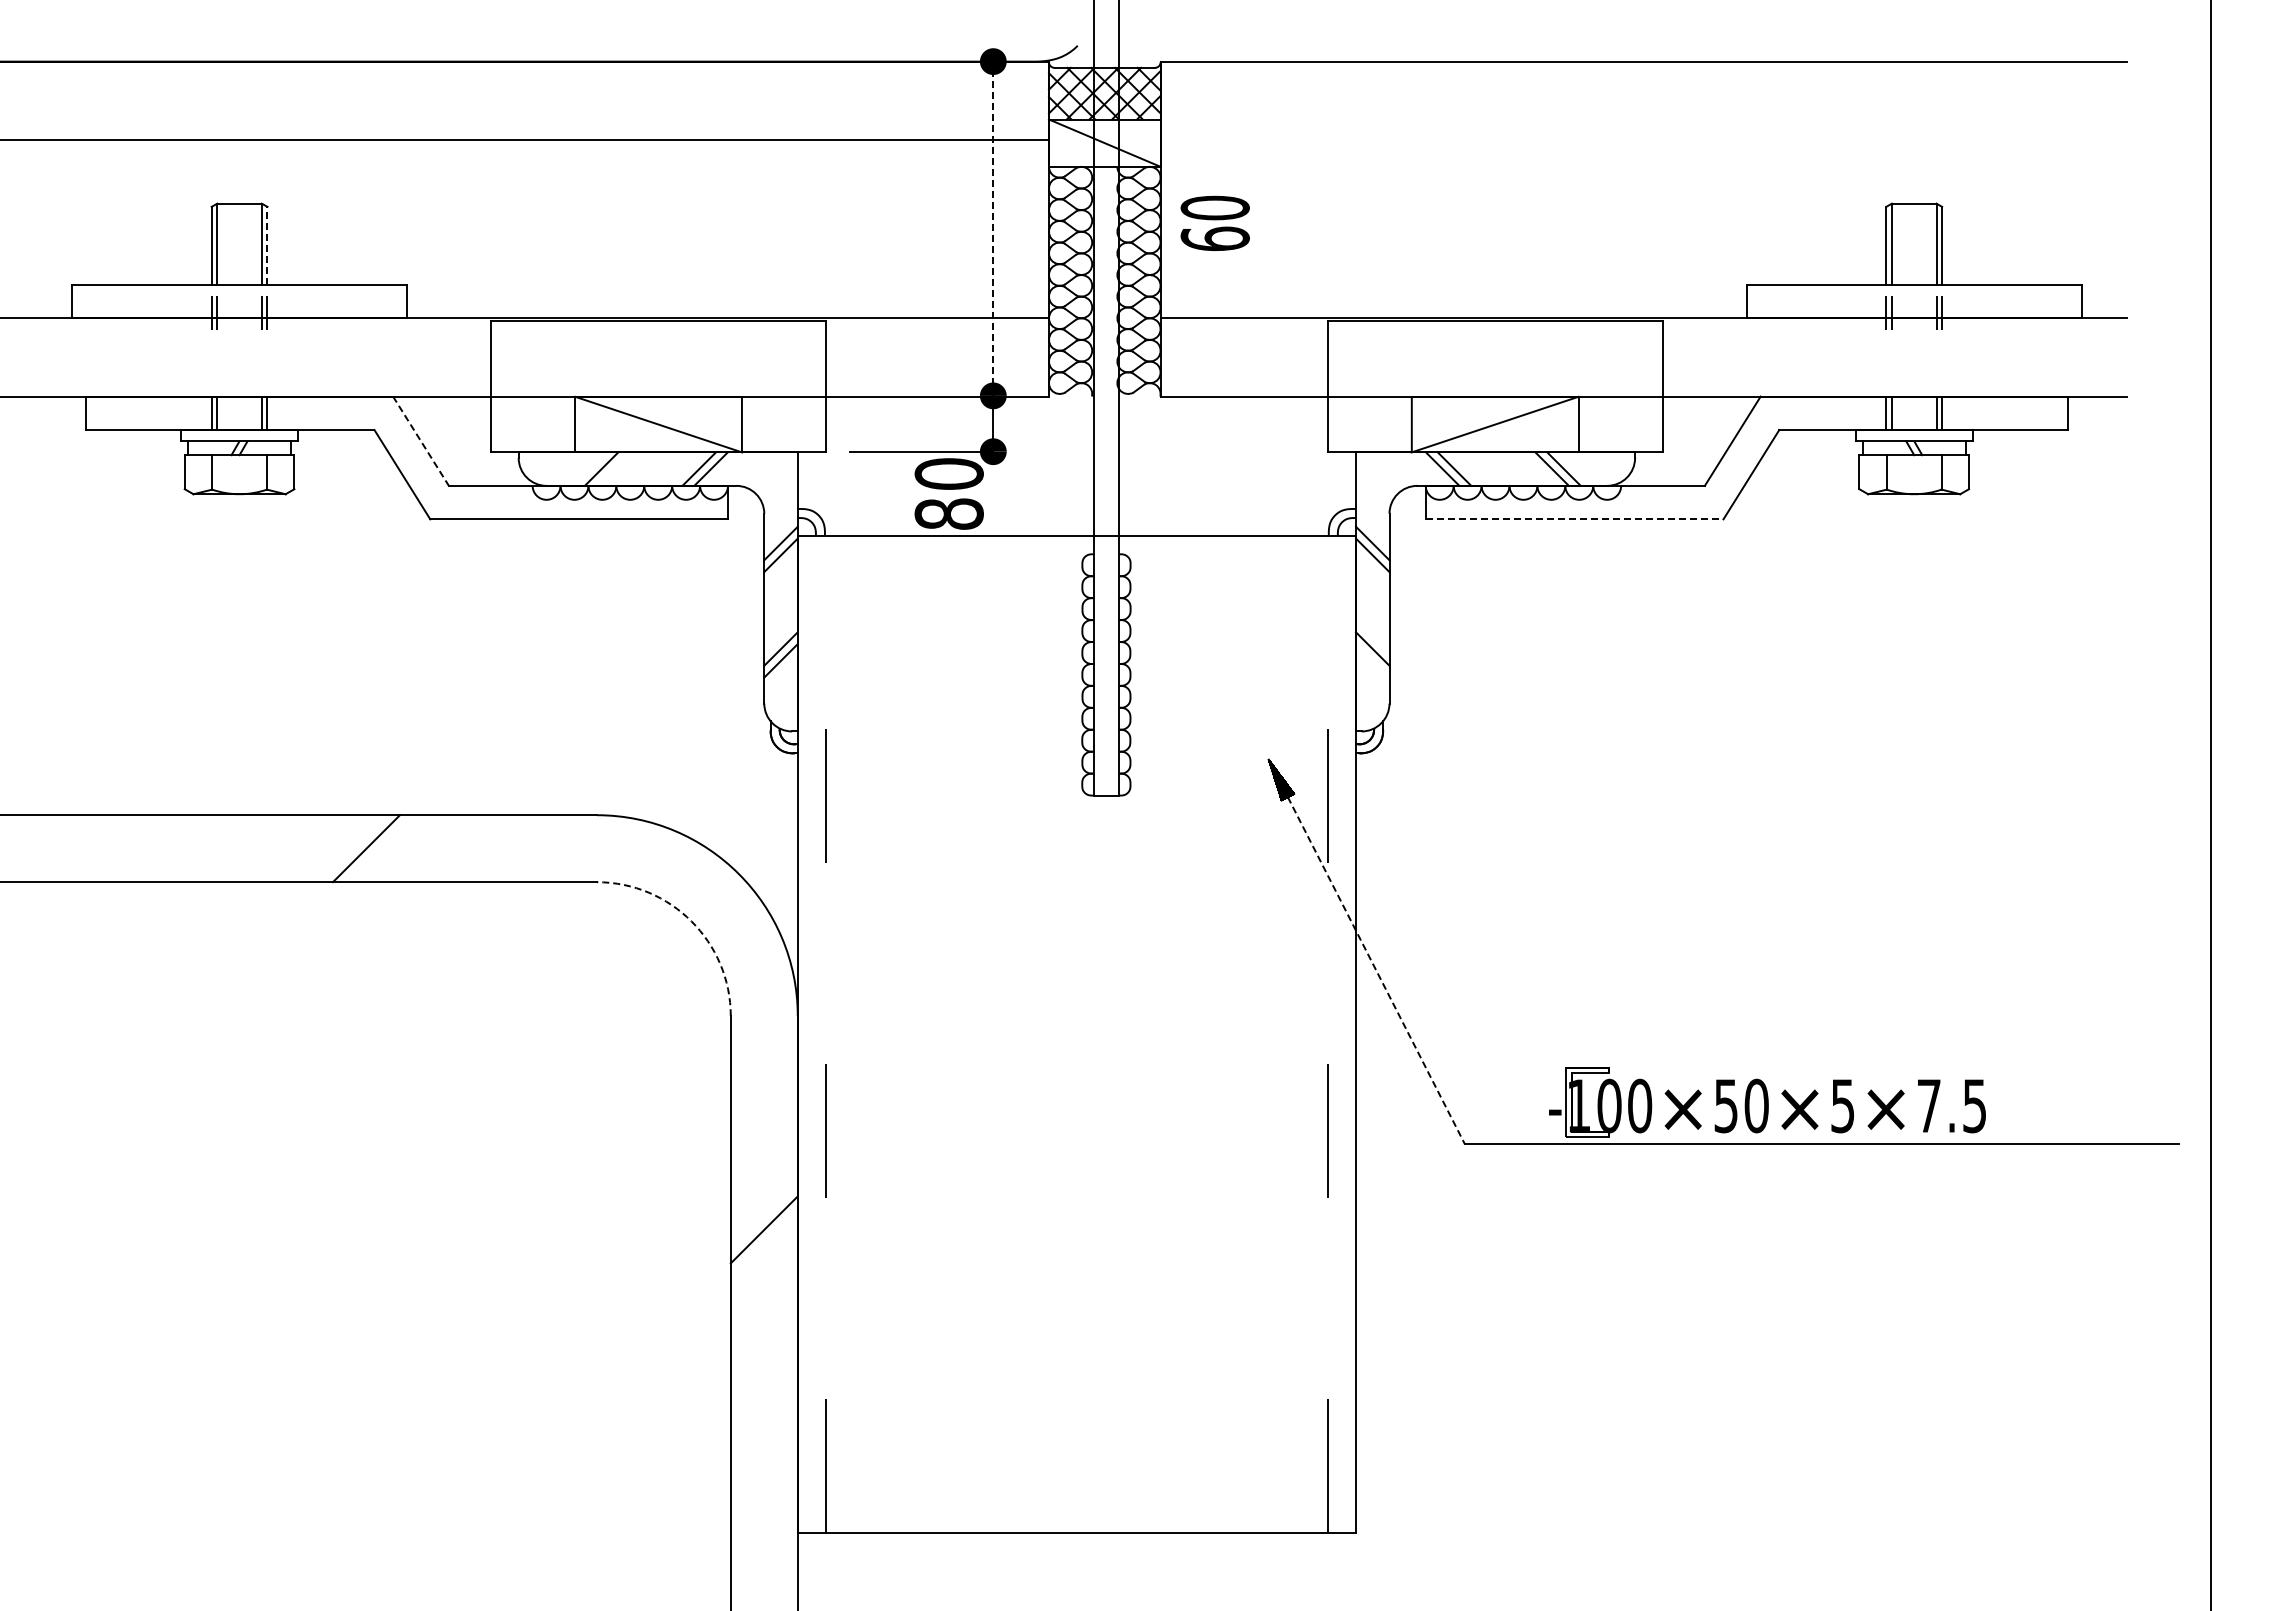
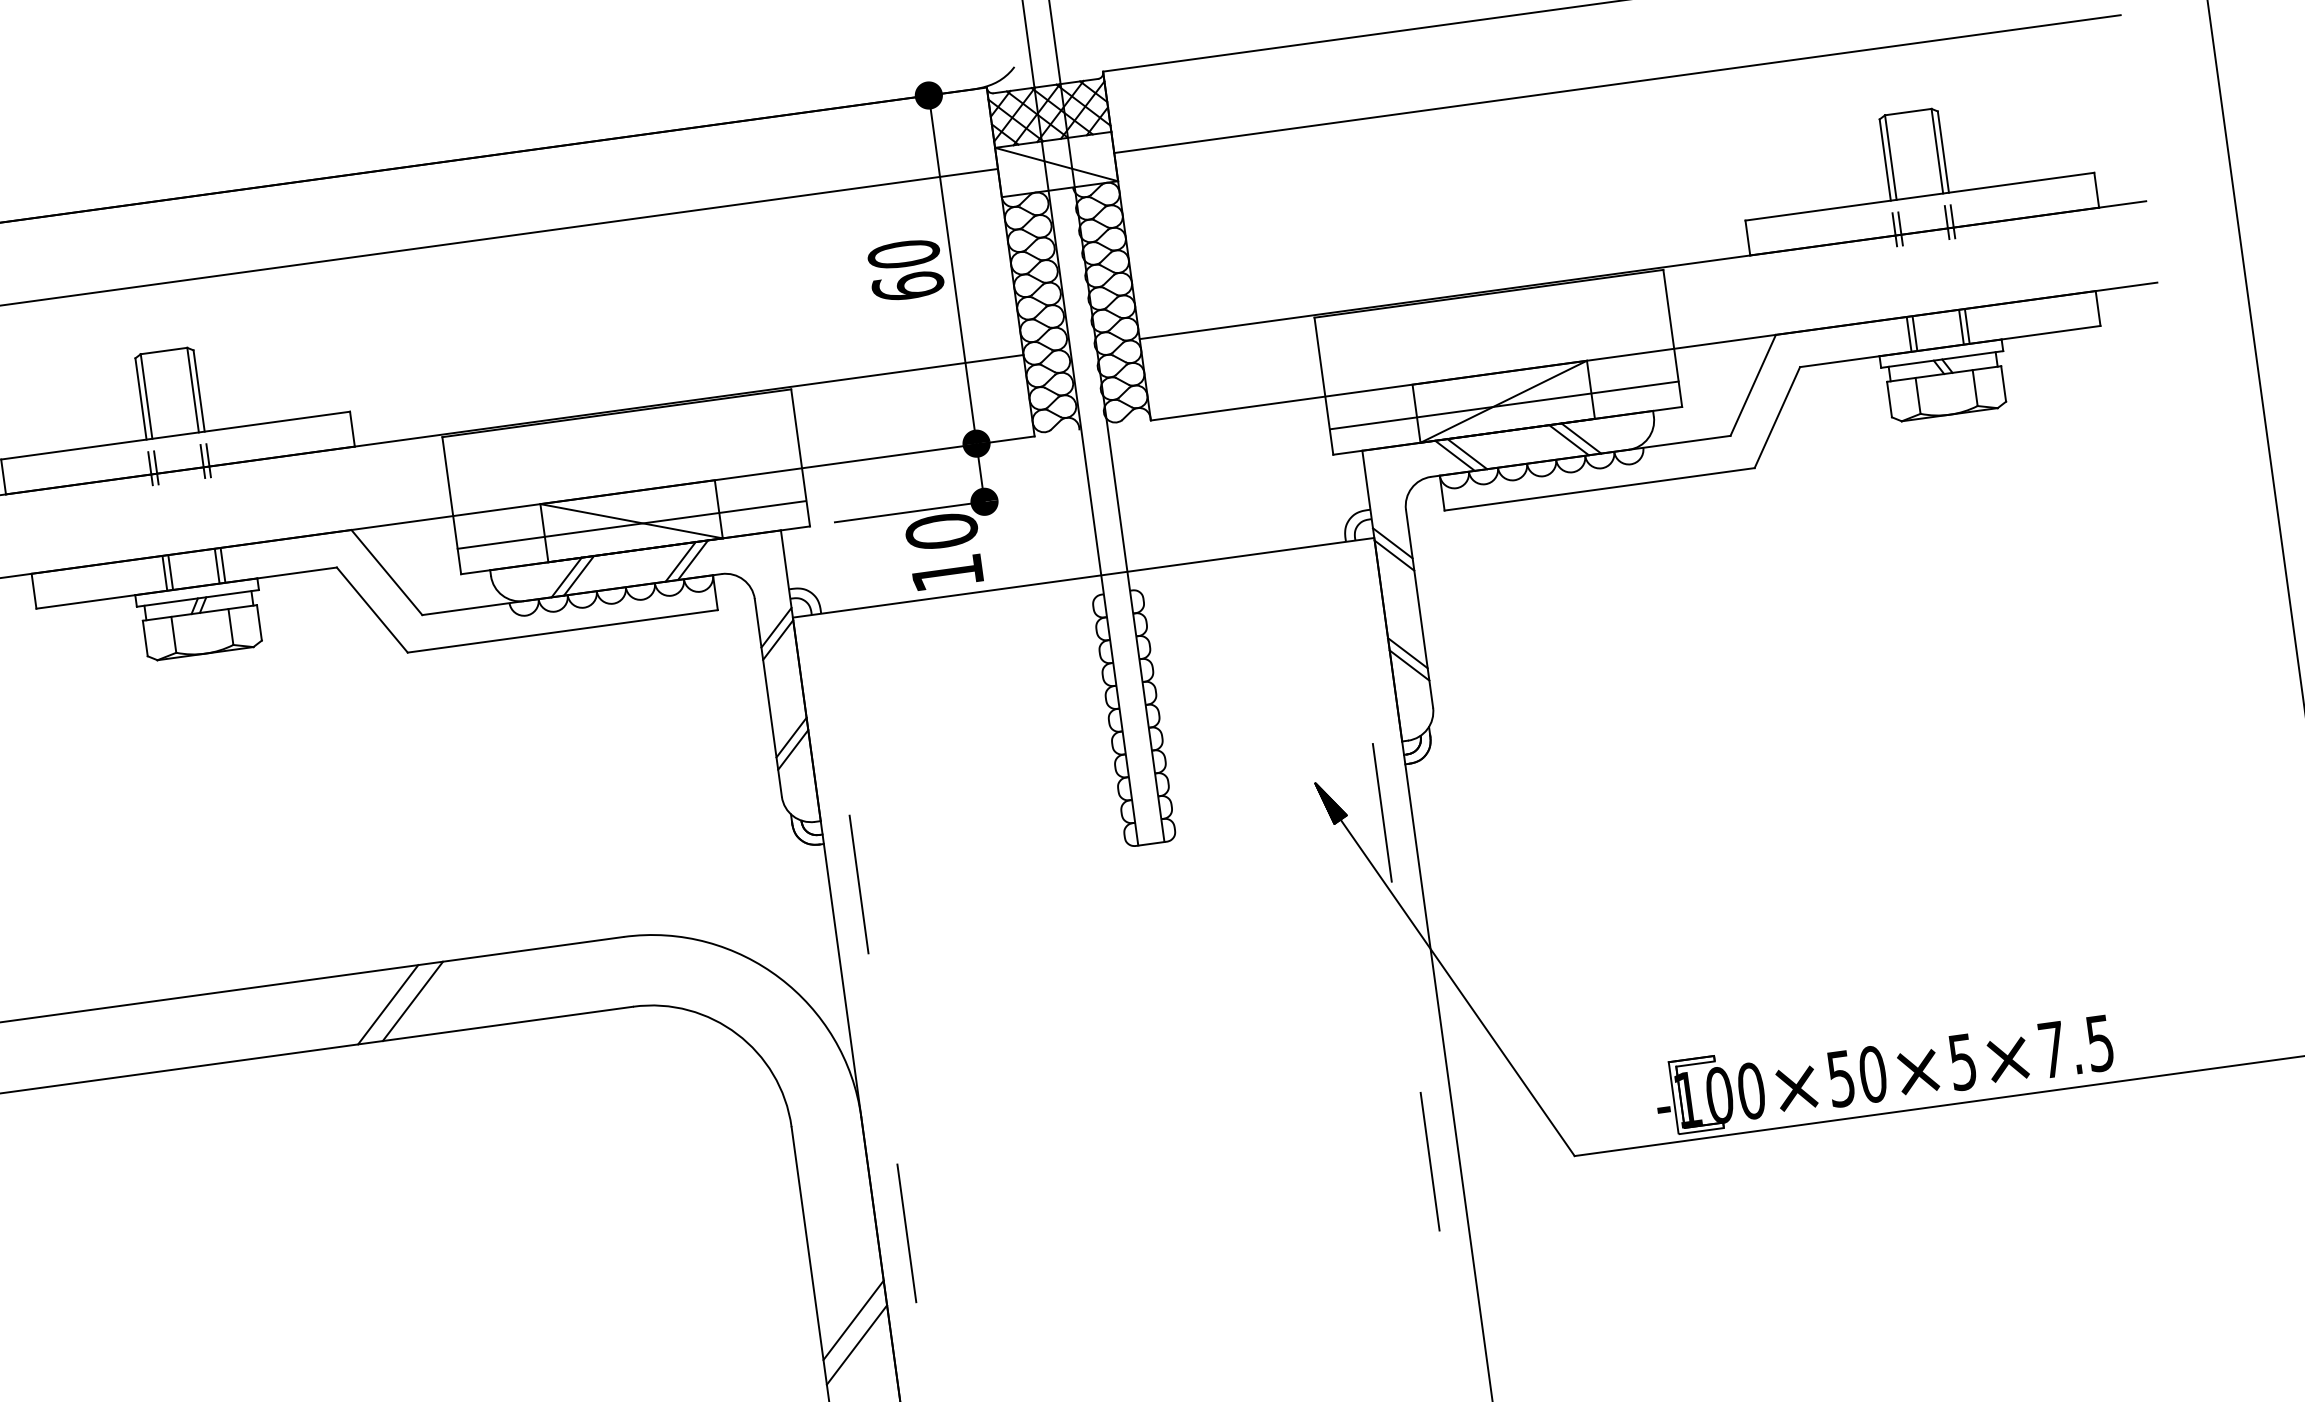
line: (1643, 139) -> (1617, 83), added
text: (1214, 222) -> (905, 269), moved
line: (993, 228) -> (952, 269), dashed -> solid
line: (267, 245) -> (199, 390), dashed -> solid
line: (657, 427) -> (631, 524), added
line: (1495, 427) -> (1504, 404), added
line: (420, 441) -> (386, 572), dashed -> solid
line: (589, 468) -> (566, 576), added
text: (948, 513) -> (946, 572), 80 -> 10
line: (1574, 519) -> (1599, 489), dashed -> solid
line: (1372, 660) -> (1409, 665), added
line: (389, 848) -> (412, 1001), added
arc: (691, 921) -> (737, 1034), dashed -> solid
line: (1376, 970) -> (1457, 987), dashed -> solid
line: (763, 1205) -> (852, 1319), added

